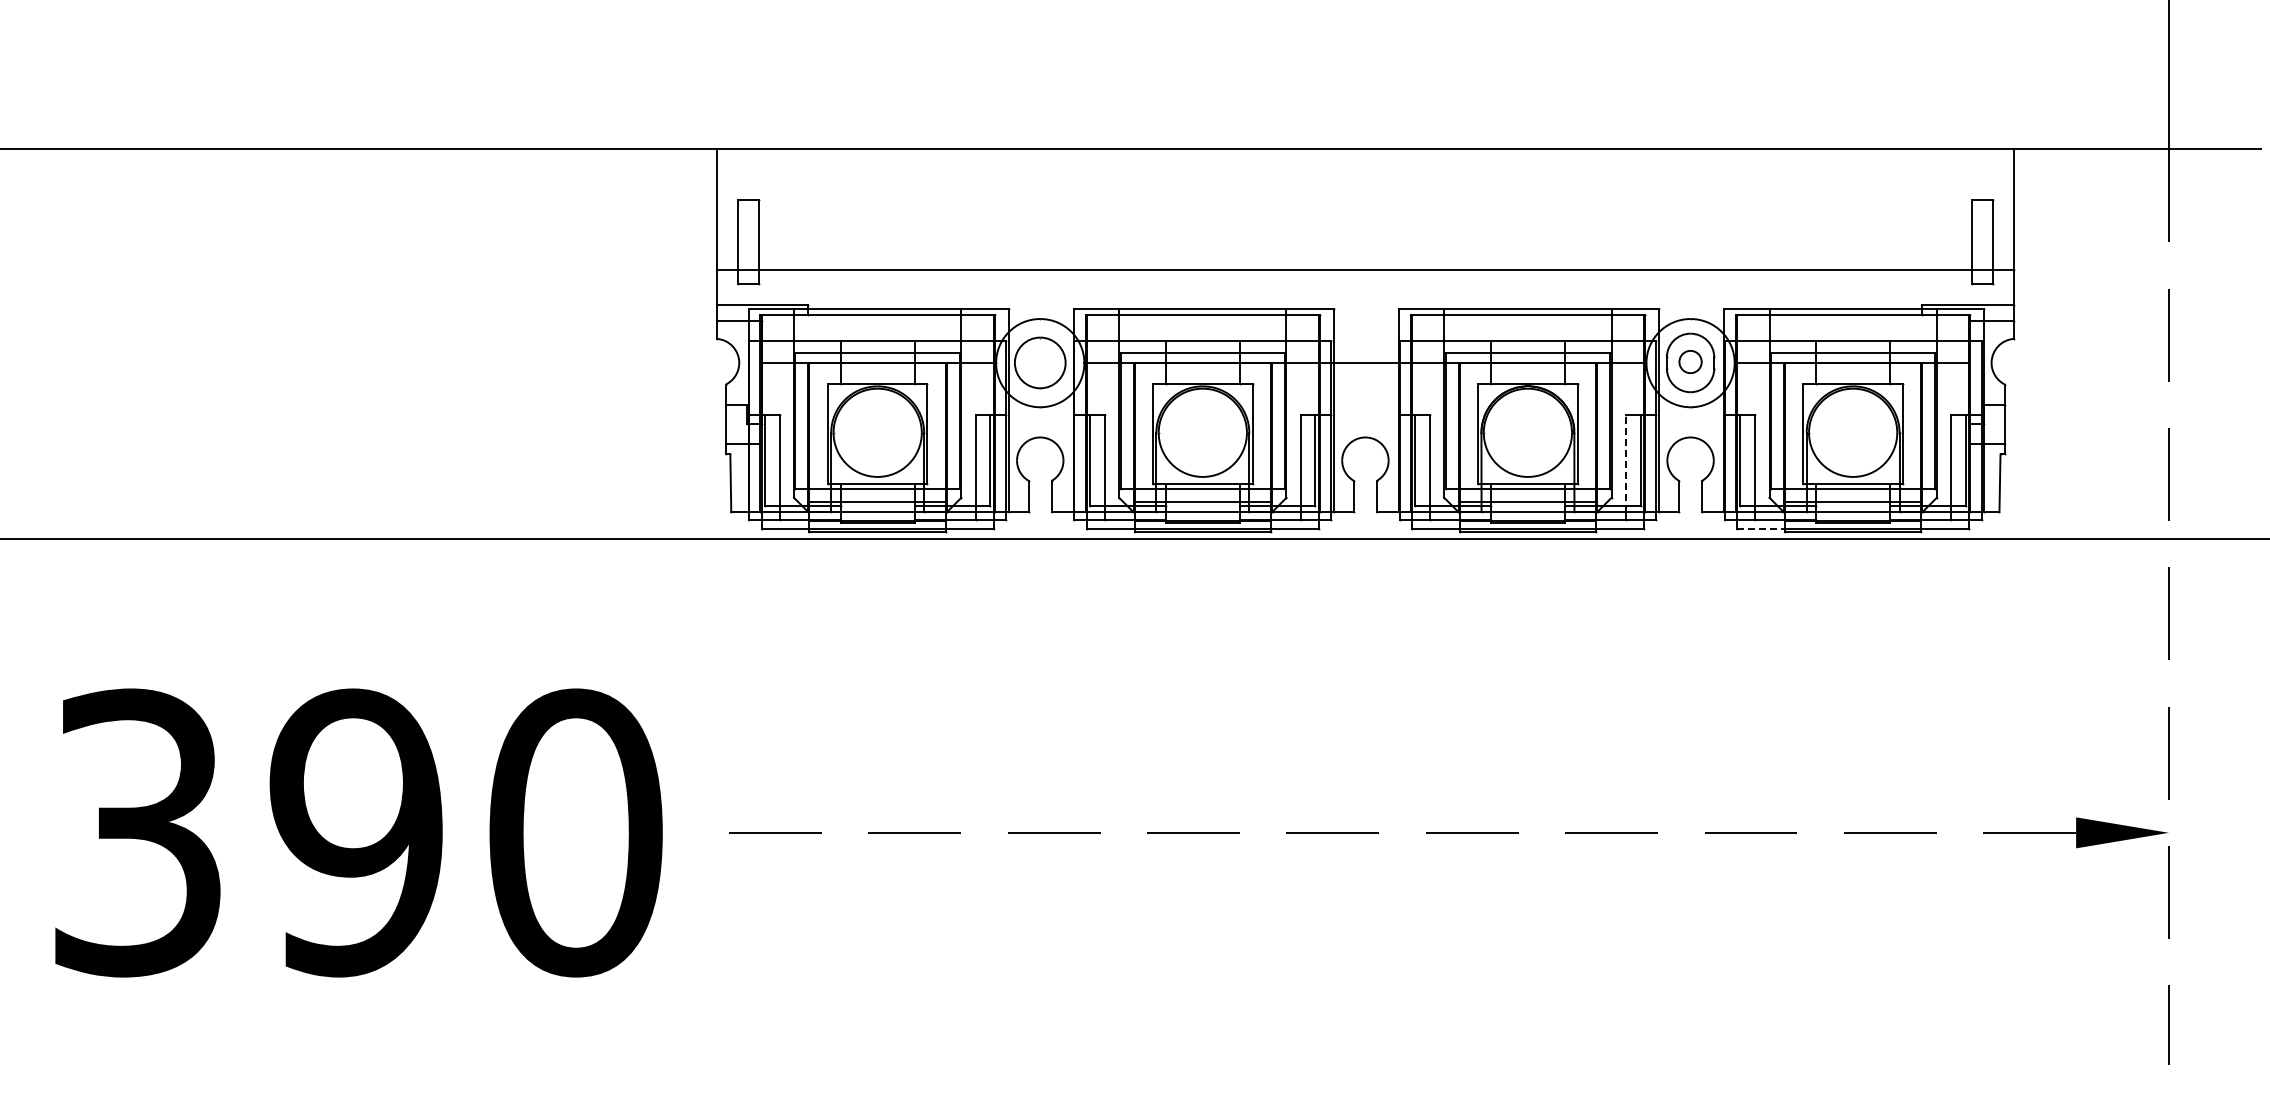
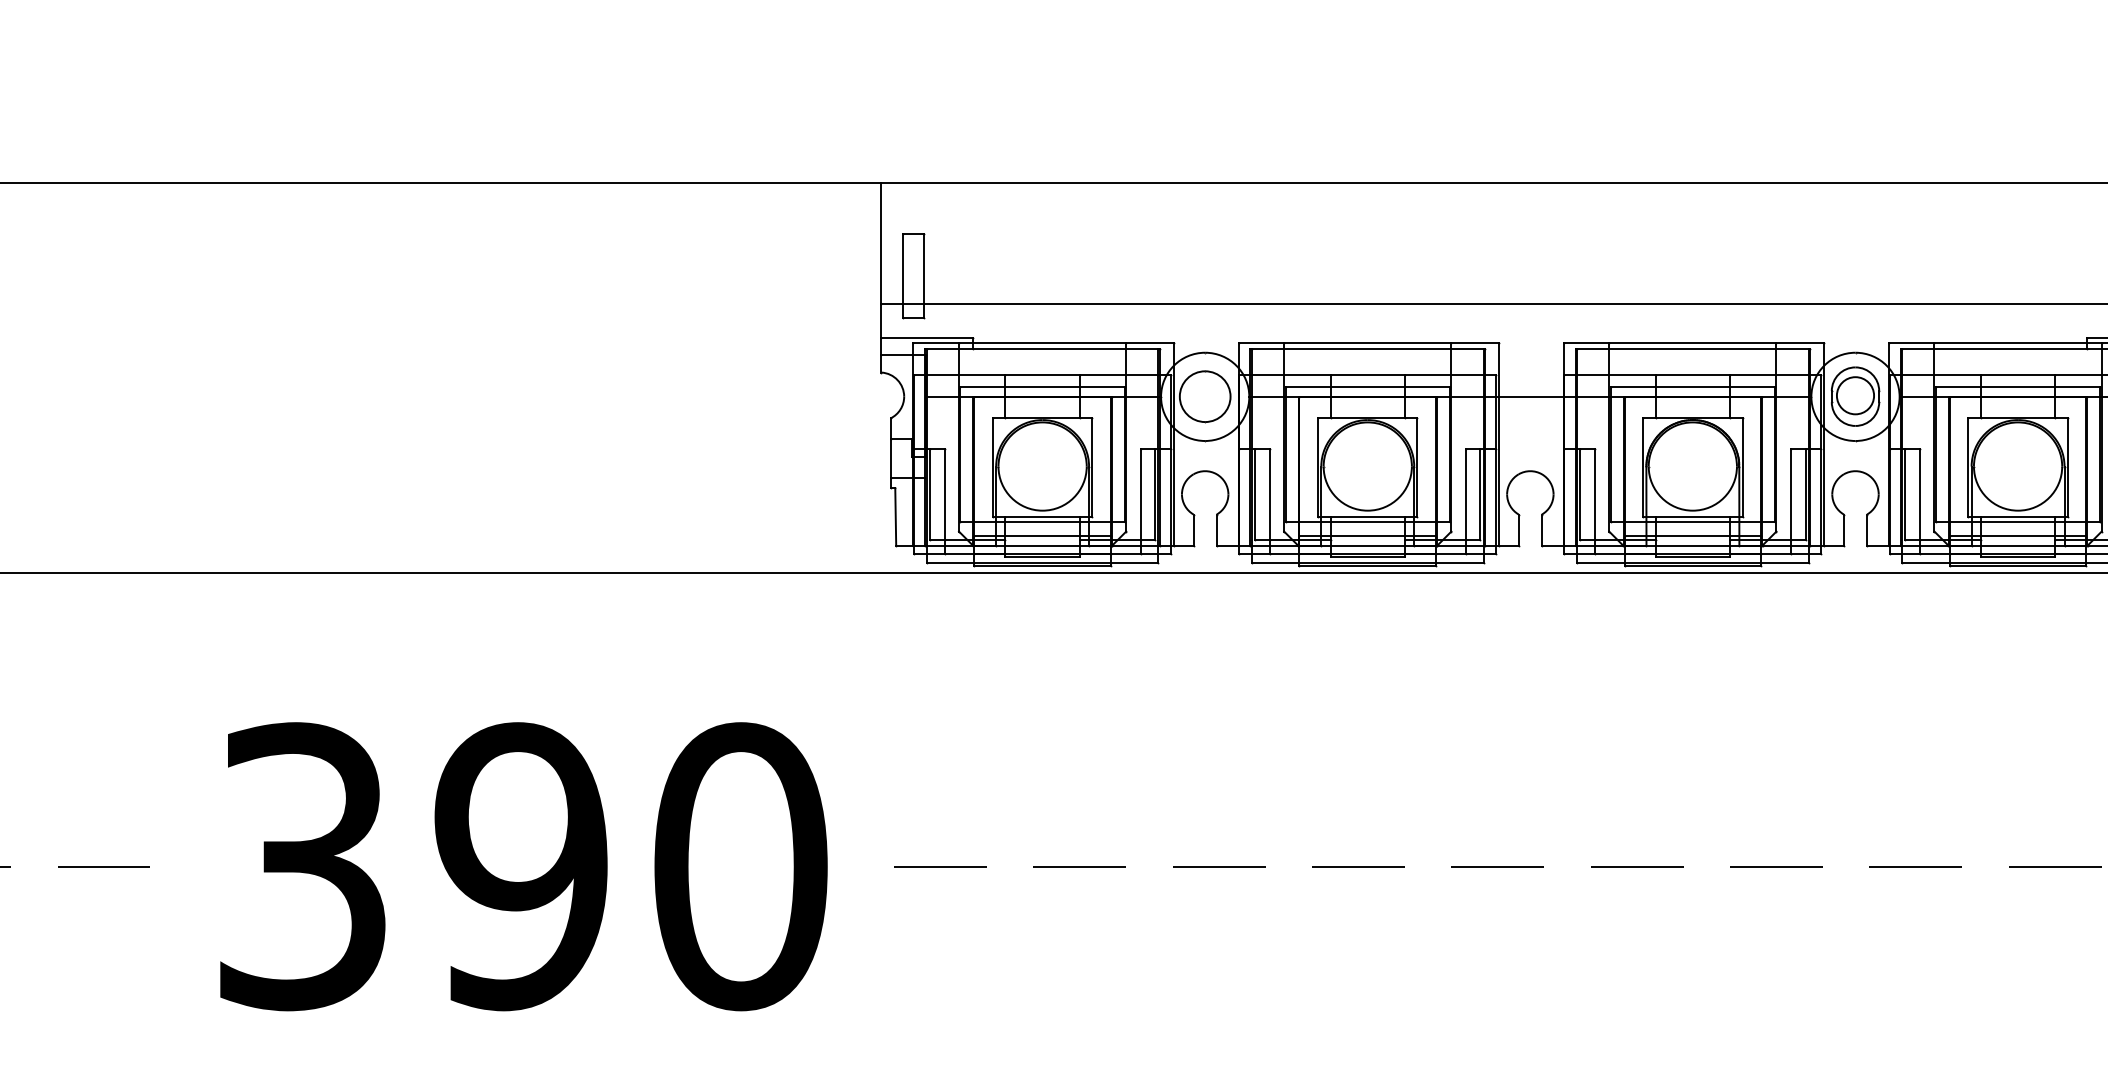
circle: (1690, 361) -> (1855, 395), size x1.67
line: (1626, 463) -> (1791, 497), dashed -> solid
line: (1761, 529) -> (1926, 563), dashed -> solid

